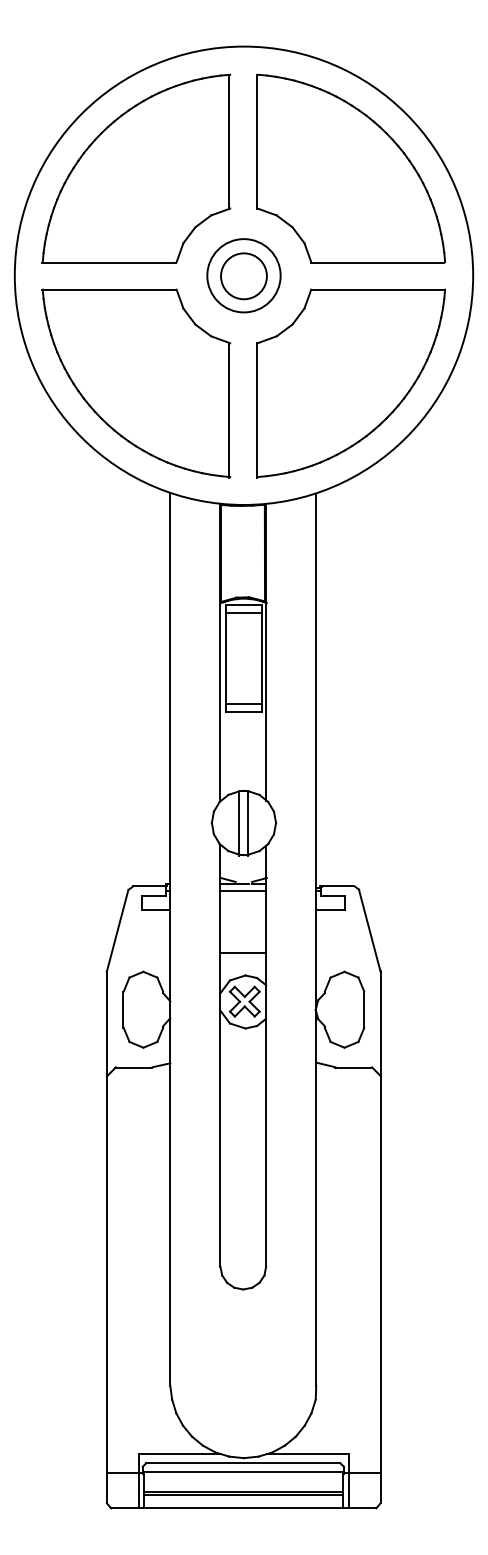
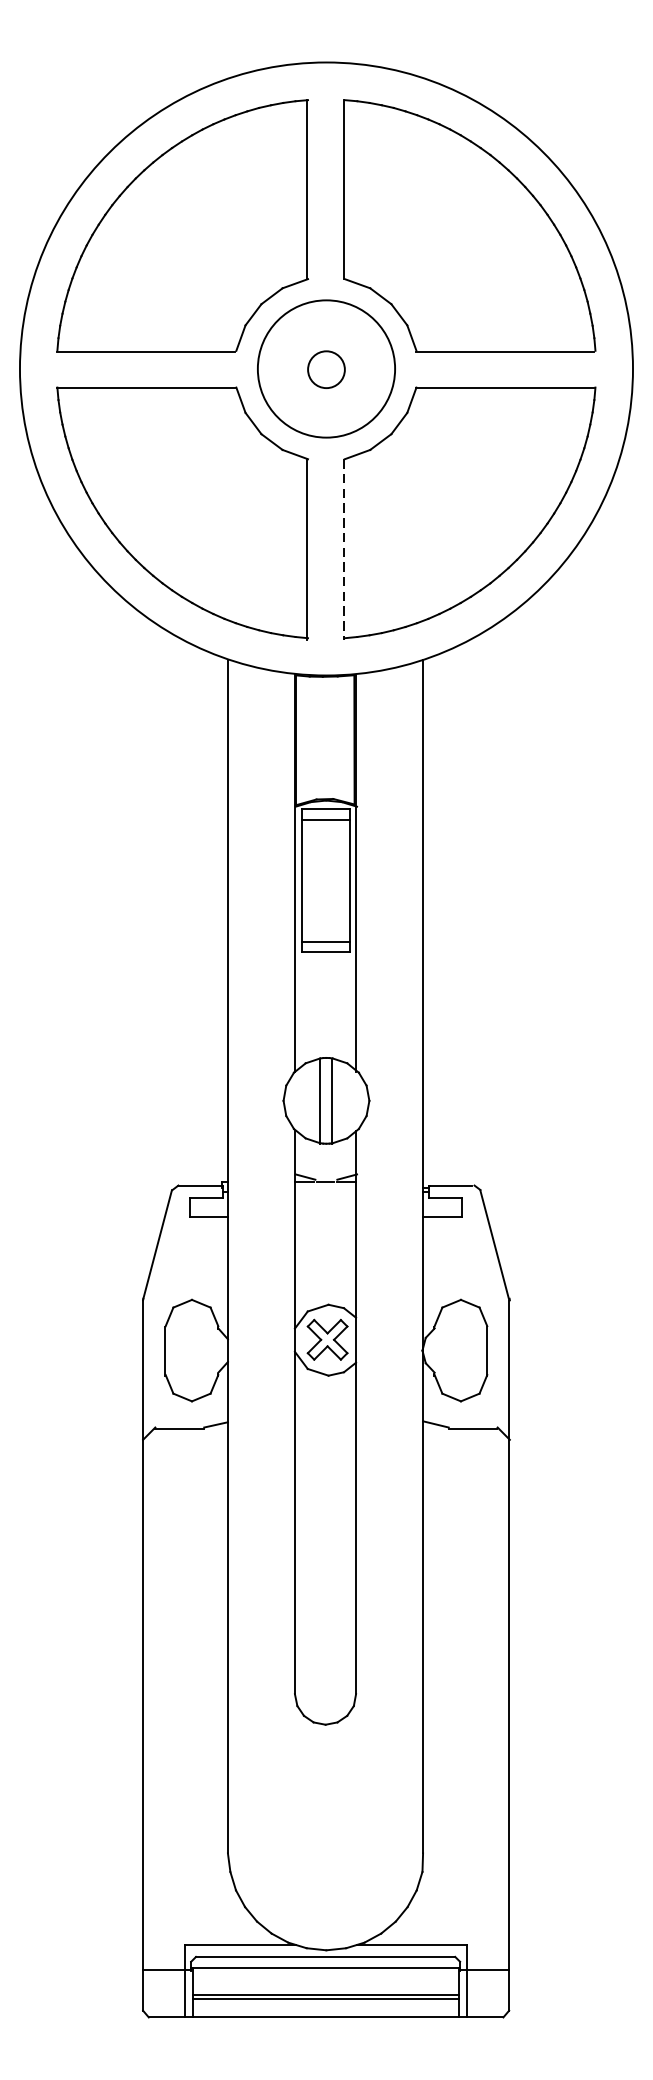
circle: (243, 275) -> (325, 368), size x1.4
circle: (243, 276) -> (325, 369), size x0.6
line: (257, 411) -> (344, 550), solid -> dashed
line: (243, 891) -> (325, 1192), removed
line: (243, 952) -> (325, 1274), removed

